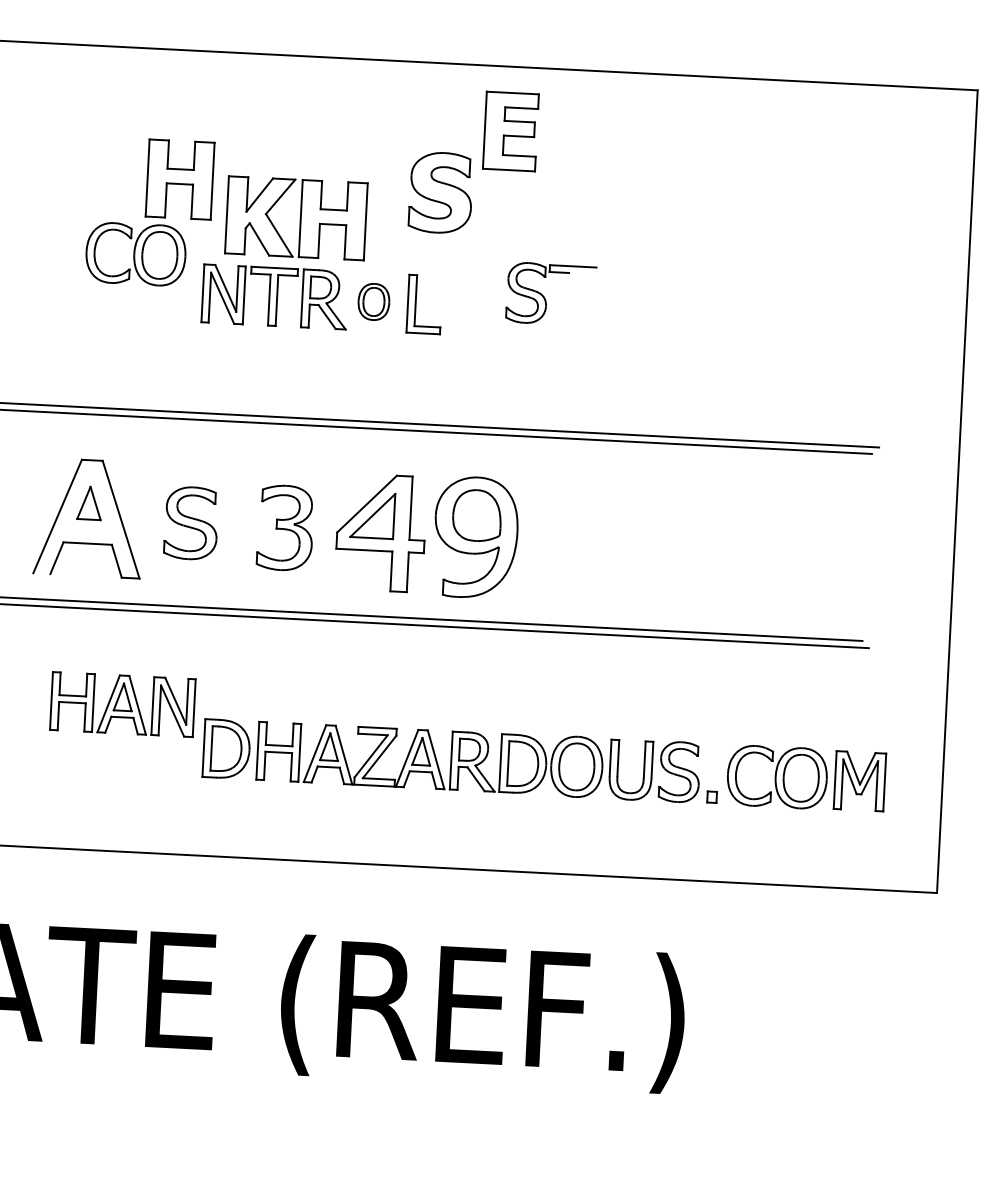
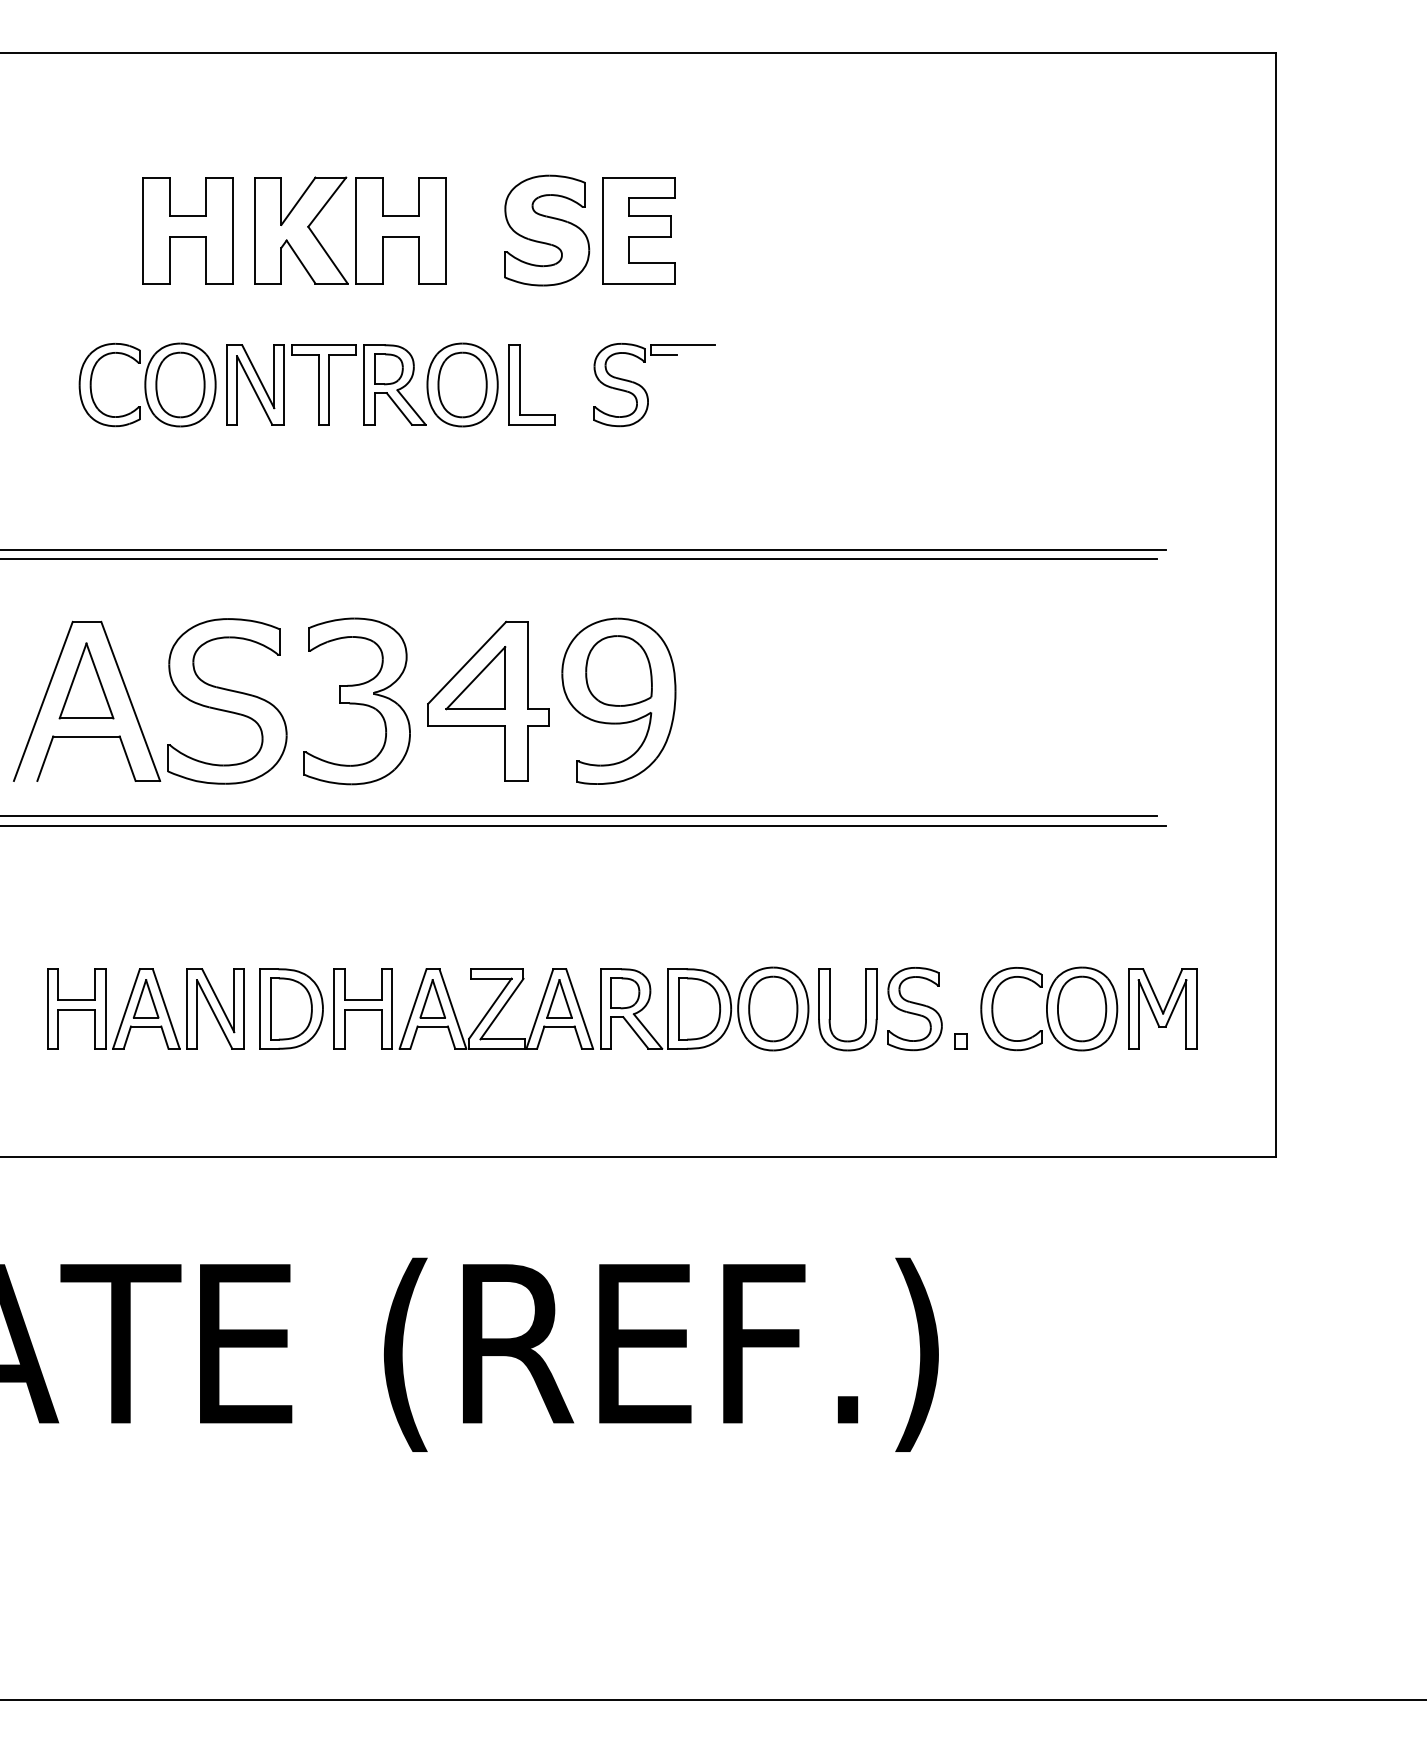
part: (510, 131) -> (638, 230), moved
part: (296, 218) -> (350, 230), moved
part: (135, 253) -> (147, 384), moved
part: (544, 297) -> (645, 389), moved
part: (373, 301) -> (462, 384), size x1.67
part: (89, 502) -> (86, 680), size x1.67
part: (191, 523) -> (227, 701), size x1.67
part: (285, 528) -> (356, 701), size x1.43
part: (122, 704) -> (145, 1008), moved

